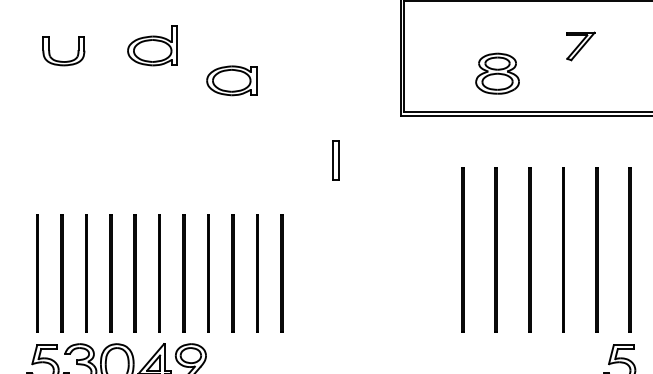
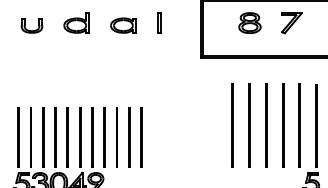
part: (580, 46) -> (291, 23), size x1.43
part: (496, 72) -> (249, 22), moved
part: (231, 80) -> (123, 25), moved
line: (333, 160) -> (158, 22), moved

